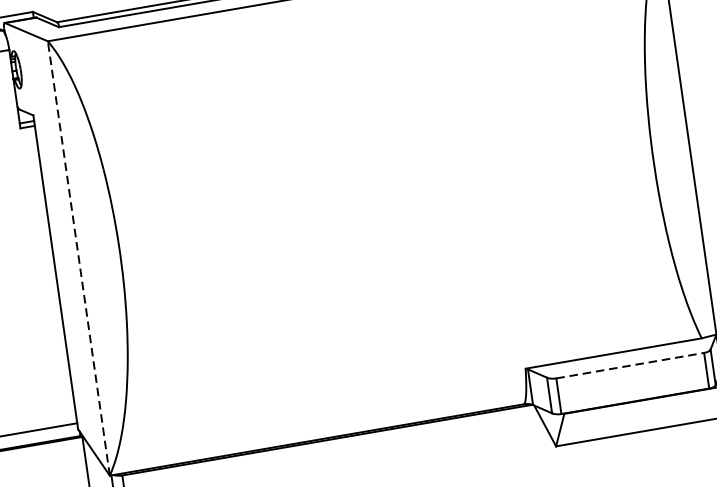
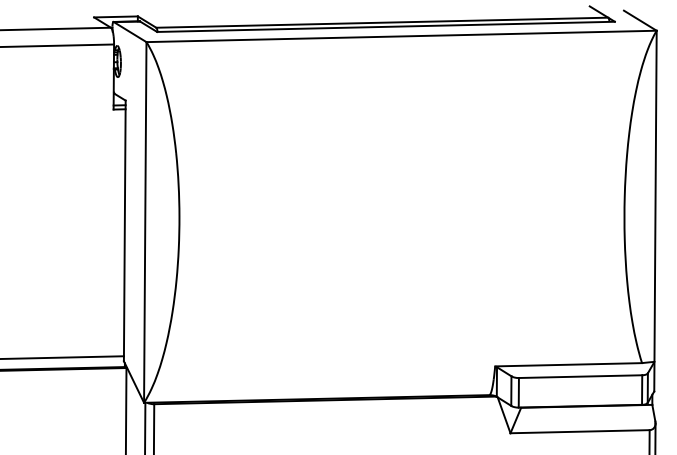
line: (78, 257) -> (145, 221), dashed -> solid
line: (630, 365) -> (580, 376), dashed -> solid

